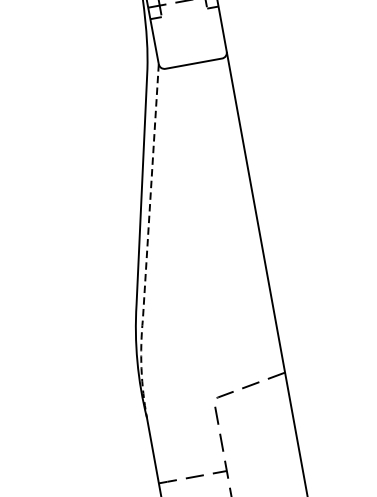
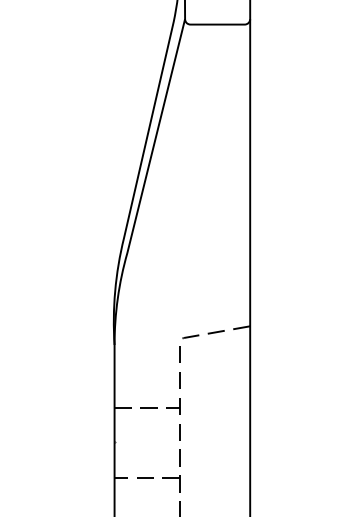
line: (147, 247) -> (143, 187), dashed -> solid

